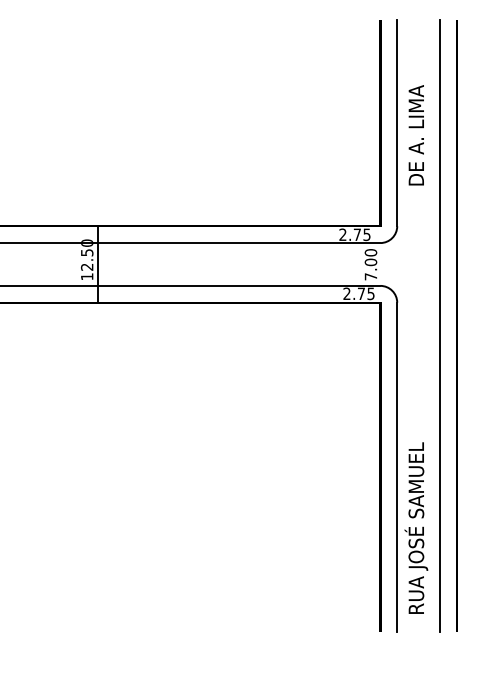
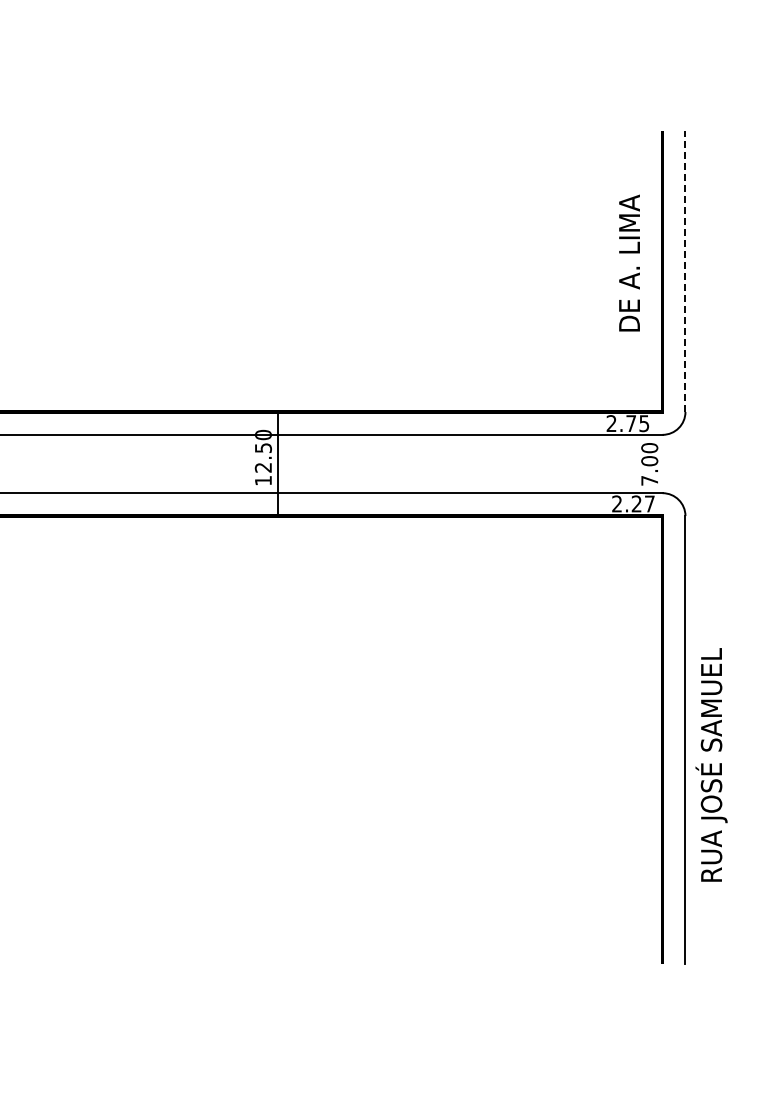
line: (397, 122) -> (685, 270), solid -> dashed
text: (416, 134) -> (629, 262), moved
text: (365, 293) -> (642, 503), 2.75 -> 2.27
line: (439, 325) -> (743, 547), removed
text: (416, 527) -> (711, 764), moved

